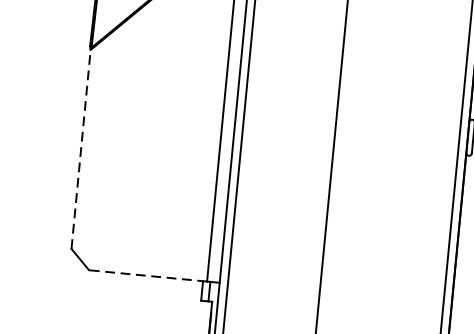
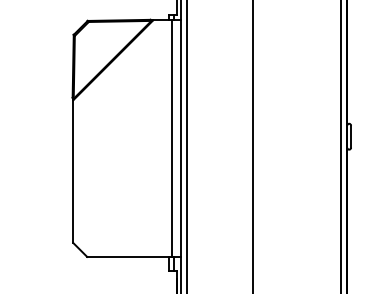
line: (81, 149) -> (73, 171), dashed -> solid
line: (148, 275) -> (129, 256), dashed -> solid

